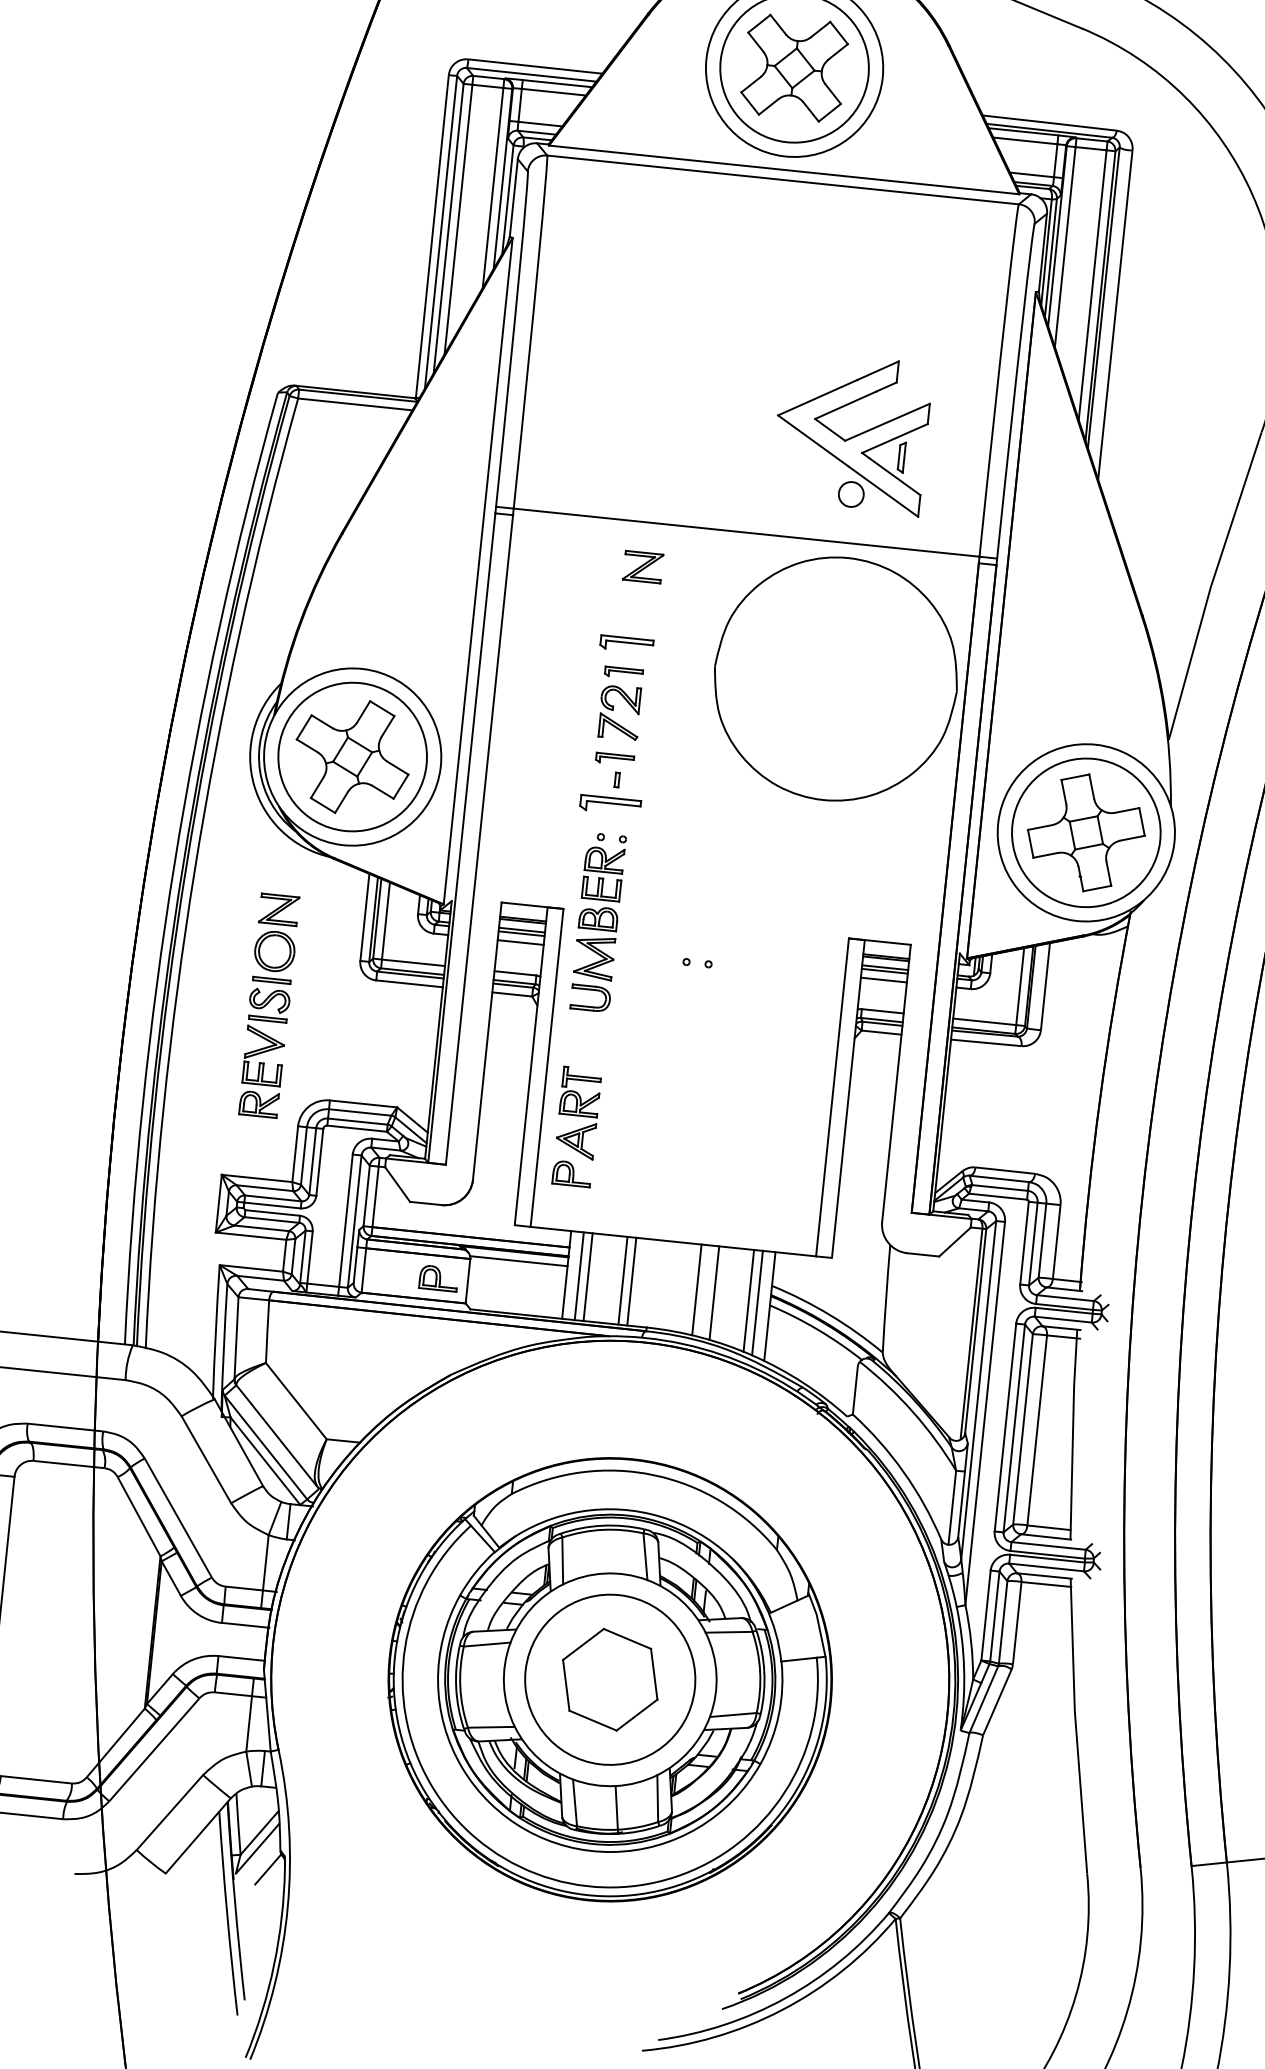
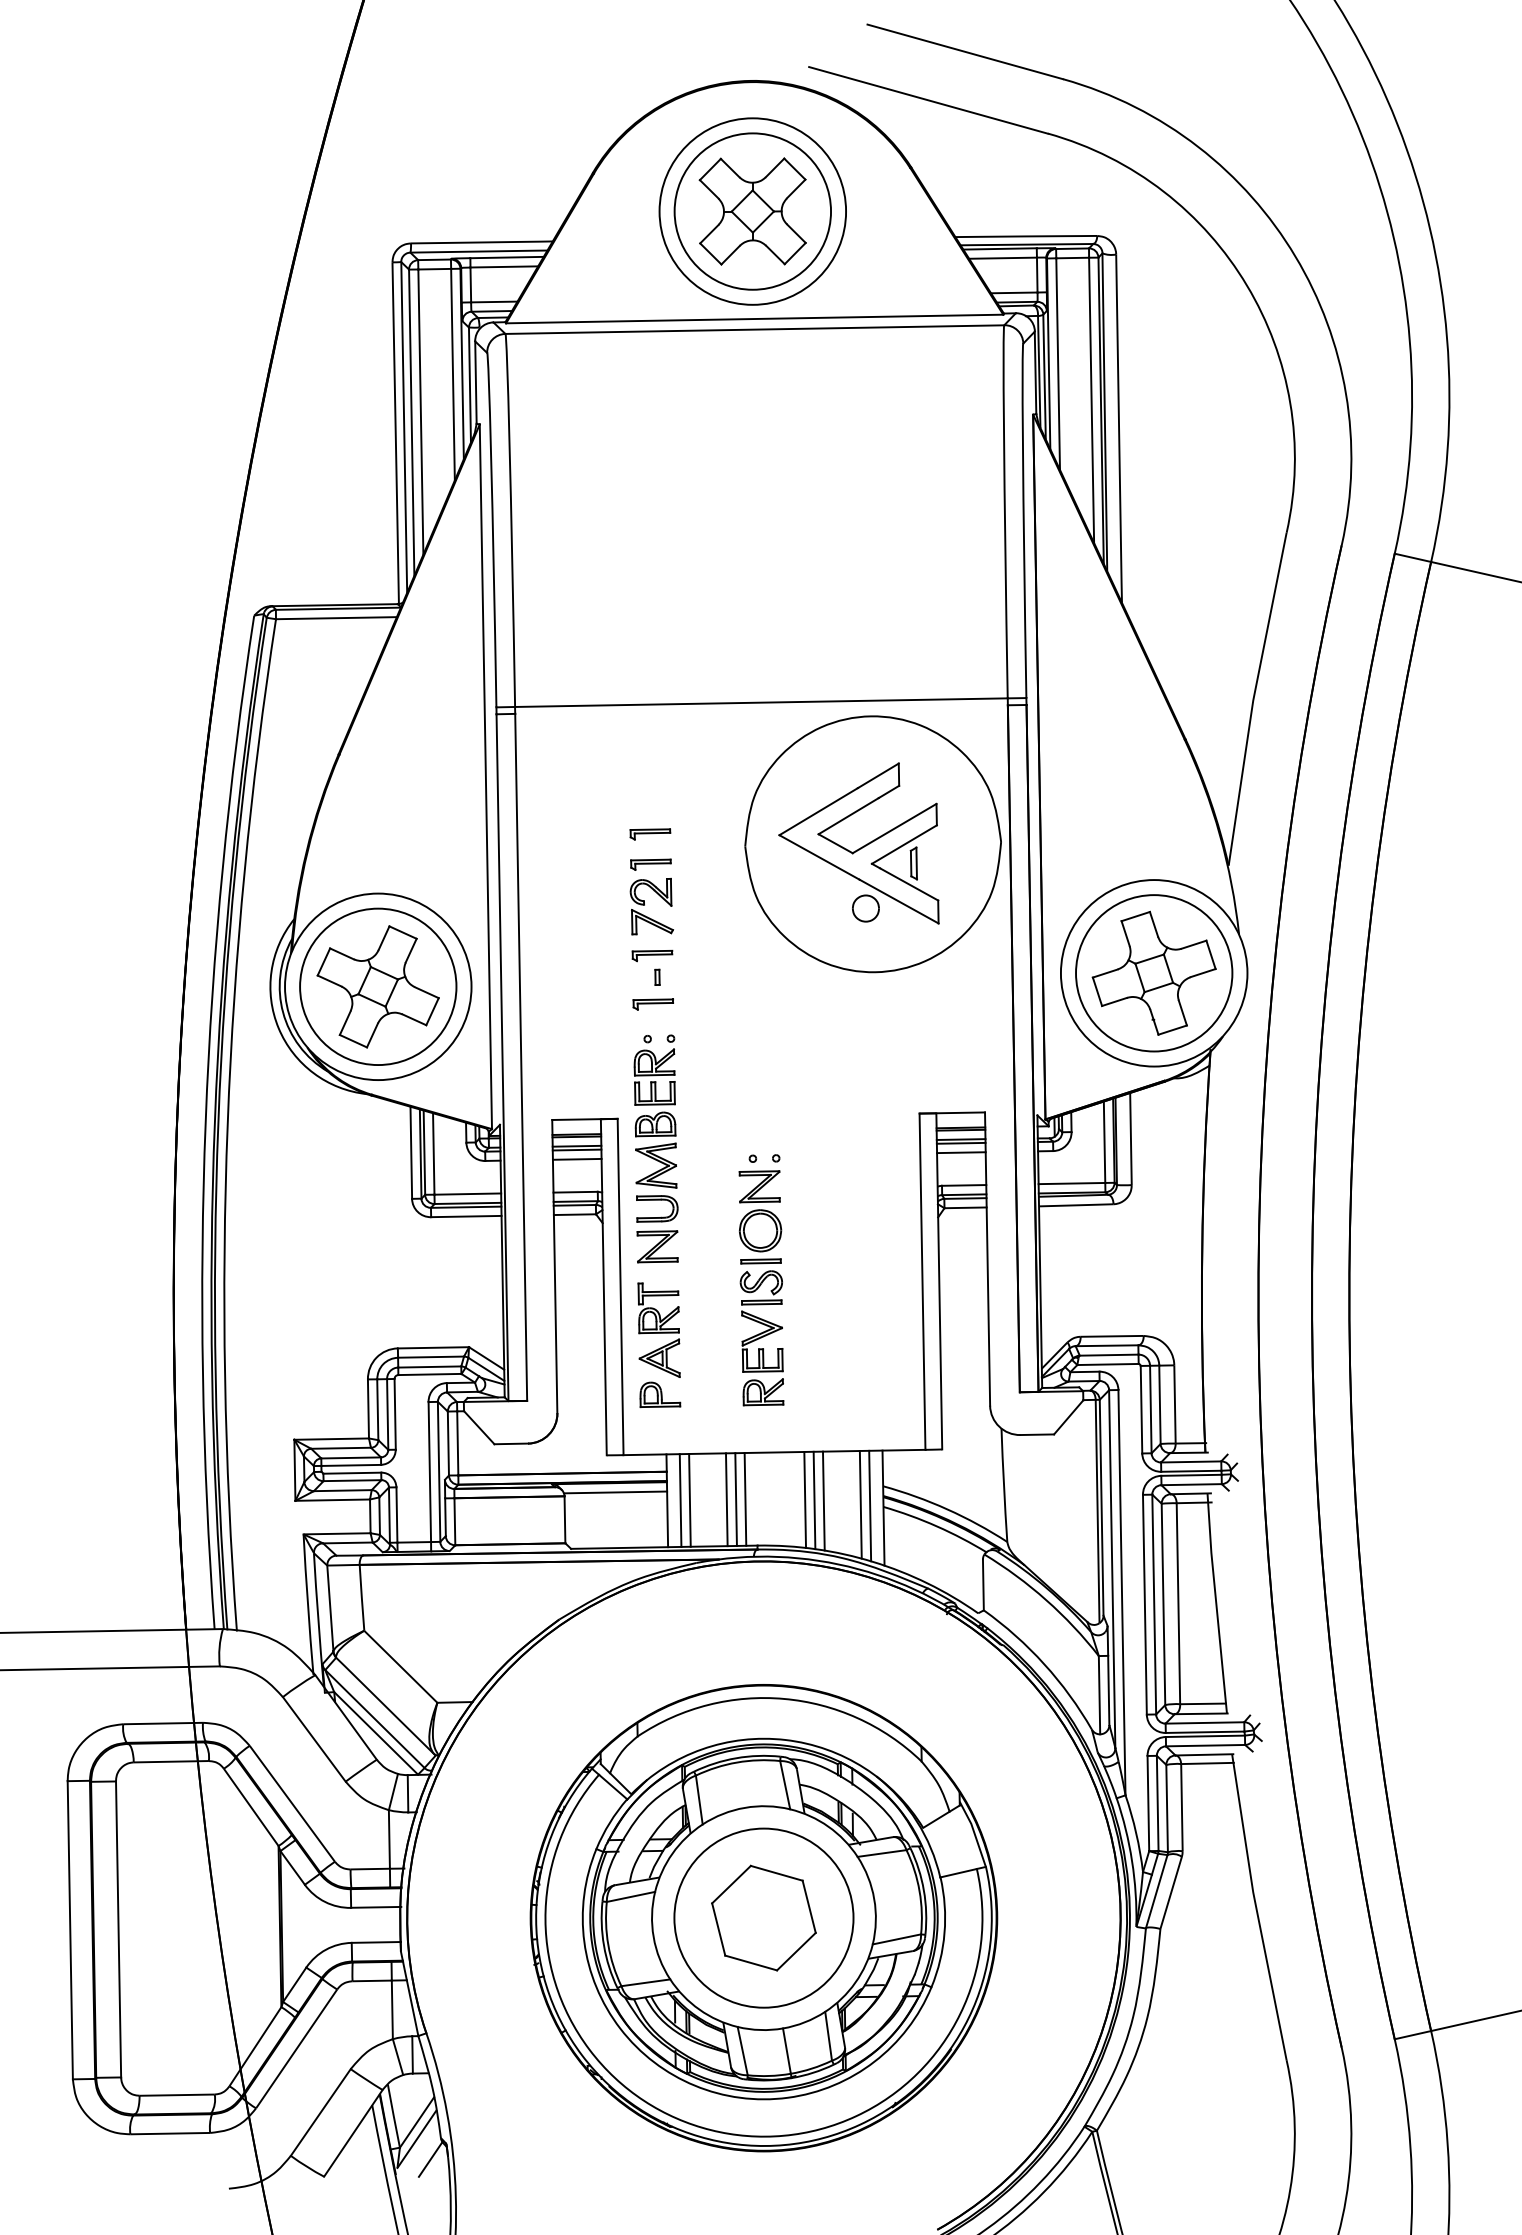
part: (851, 432) -> (858, 843), moved
part: (643, 566) -> (657, 1246), moved
part: (626, 644) -> (650, 834), size x0.71
part: (609, 805) -> (652, 1004), size x0.62
part: (269, 1006) -> (761, 1288), moved
part: (439, 1278) -> (534, 1520), removed
line: (640, 1282) -> (745, 1499), added
line: (705, 1291) -> (814, 1500), added

